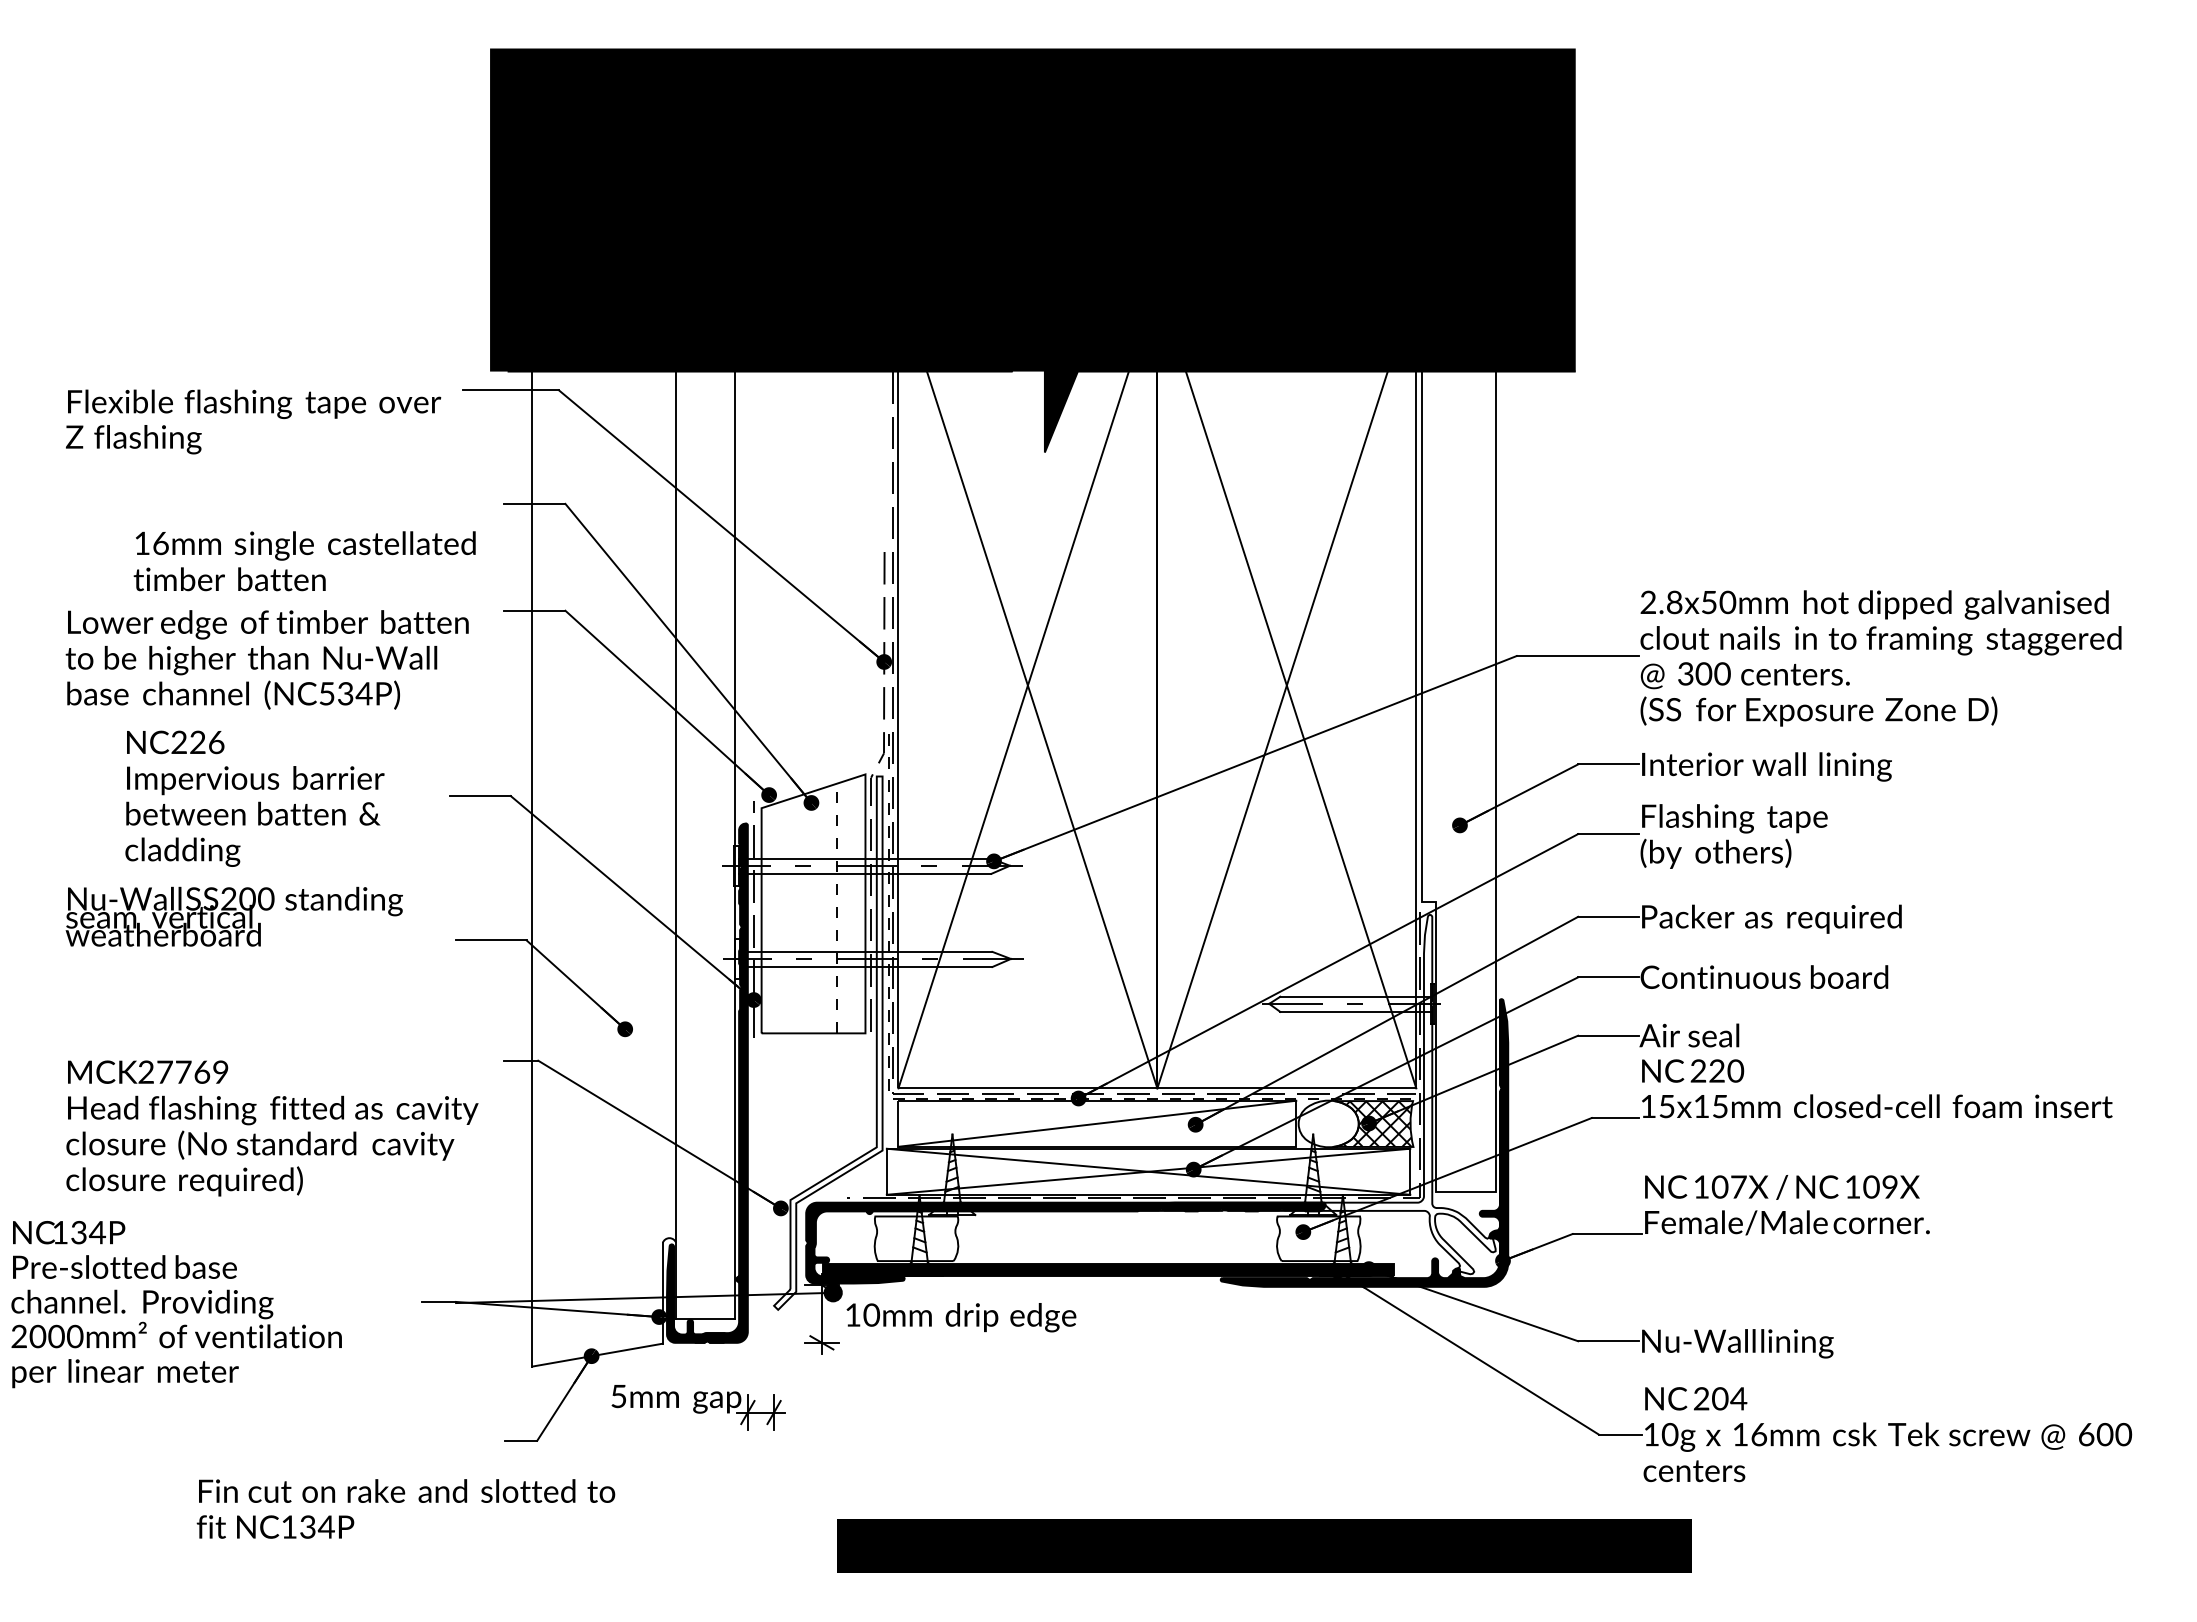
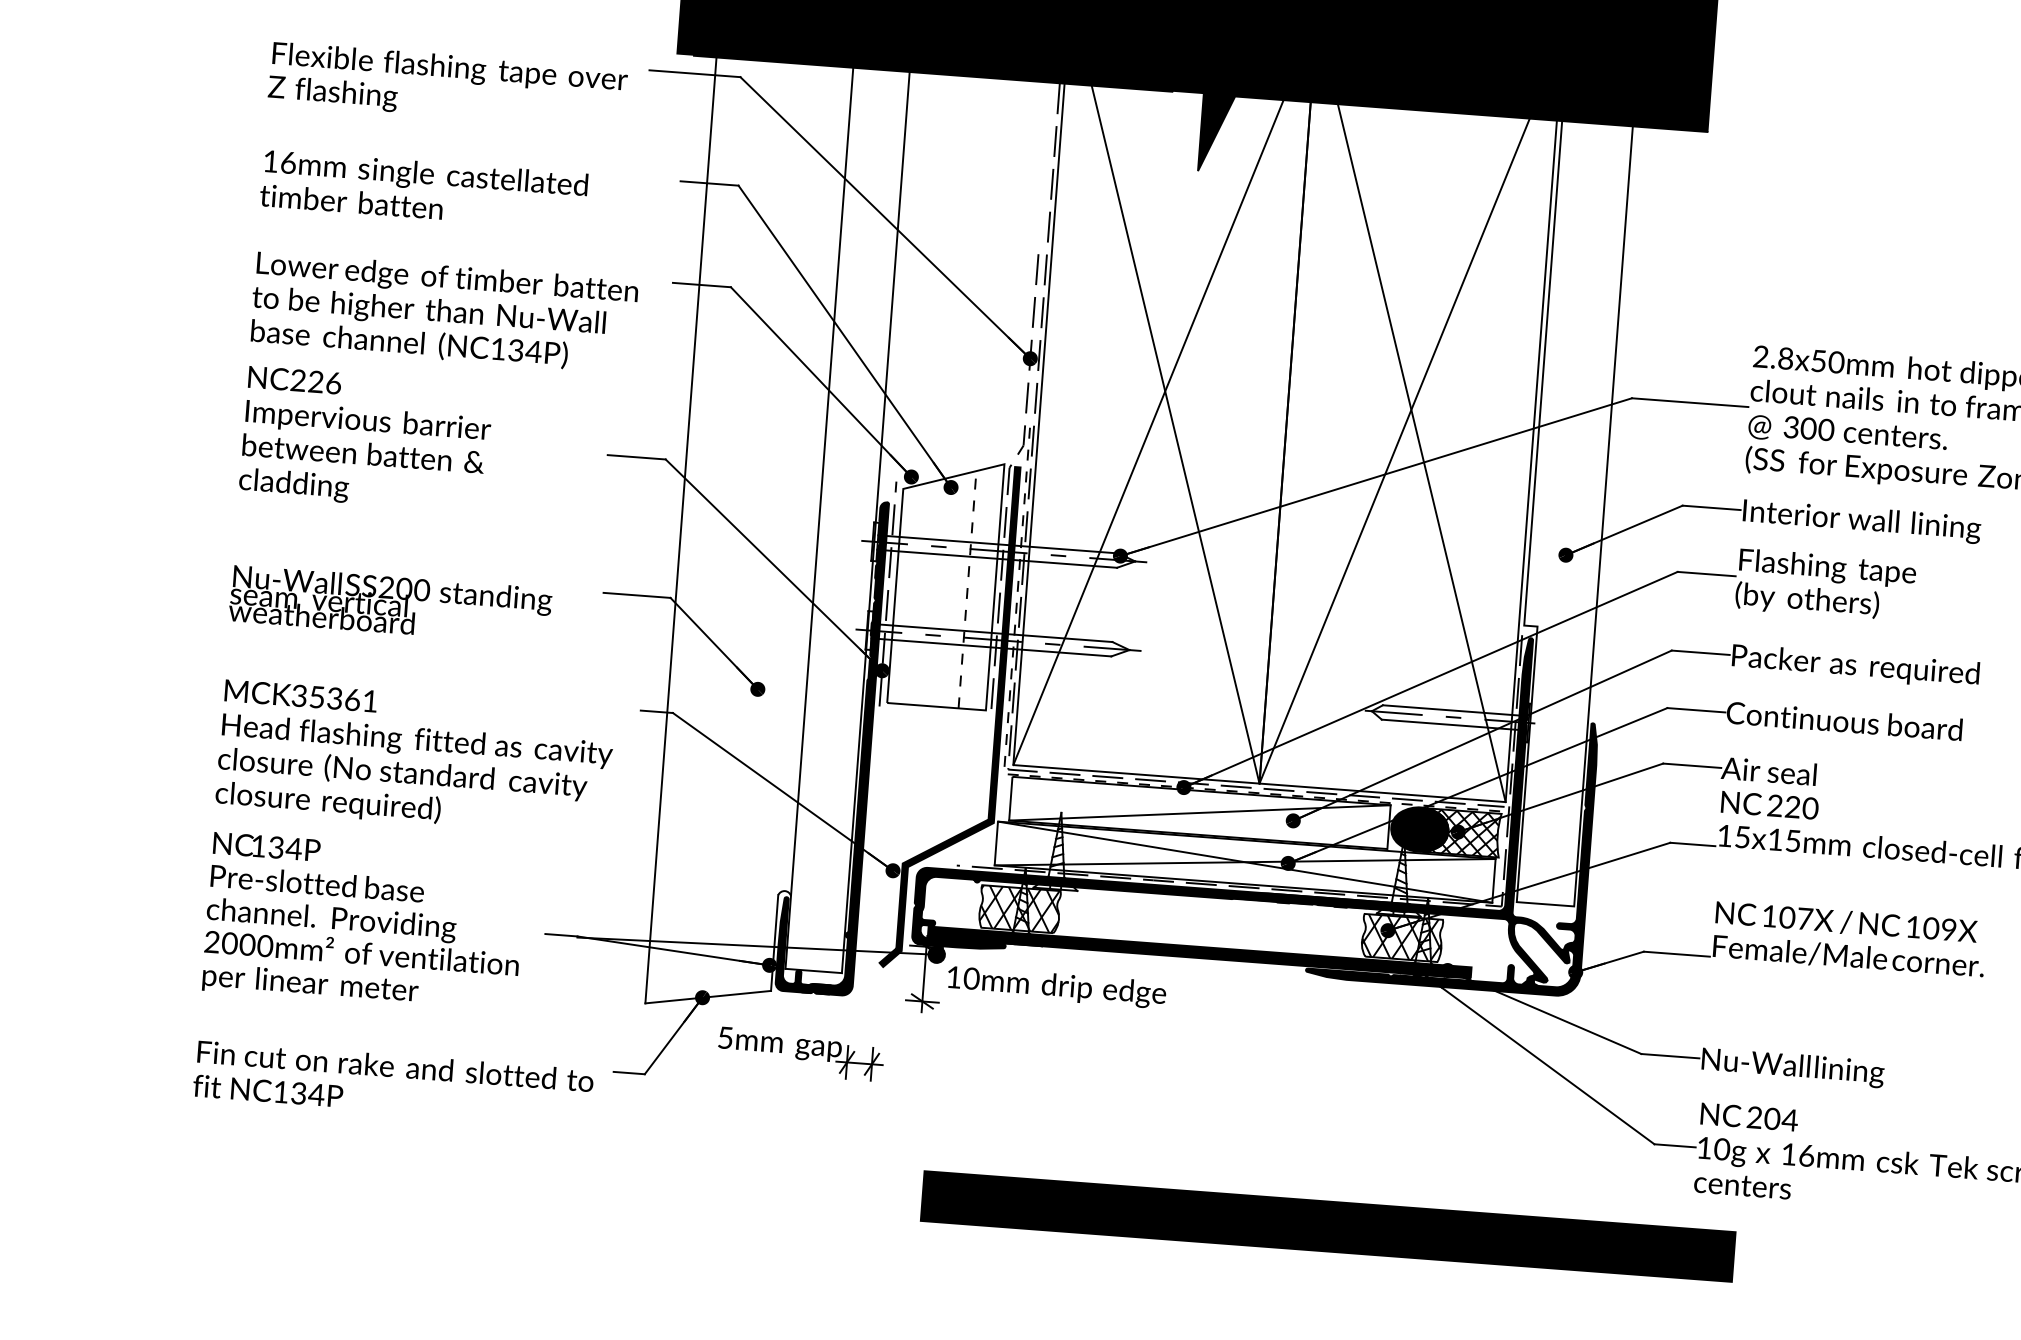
text: (304, 561) -> (423, 190), moved
text: (326, 693) -> (497, 348), (NC534P) -> (NC134P)
text: (254, 798) -> (365, 439), moved
text: (233, 916) -> (389, 604), moved
fill: (828, 1042) -> (950, 716), added
text: (183, 1071) -> (334, 697), 27769 -> 35361
fill: (1315, 1094) -> (1409, 800), added
fill: (1328, 1123) -> (1419, 829), added
hatch: (916, 1238) -> (1019, 909), added
hatch: (1318, 1238) -> (1401, 937), added
text: (176, 1304) -> (363, 922), moved
text: (405, 1508) -> (392, 1082), moved

